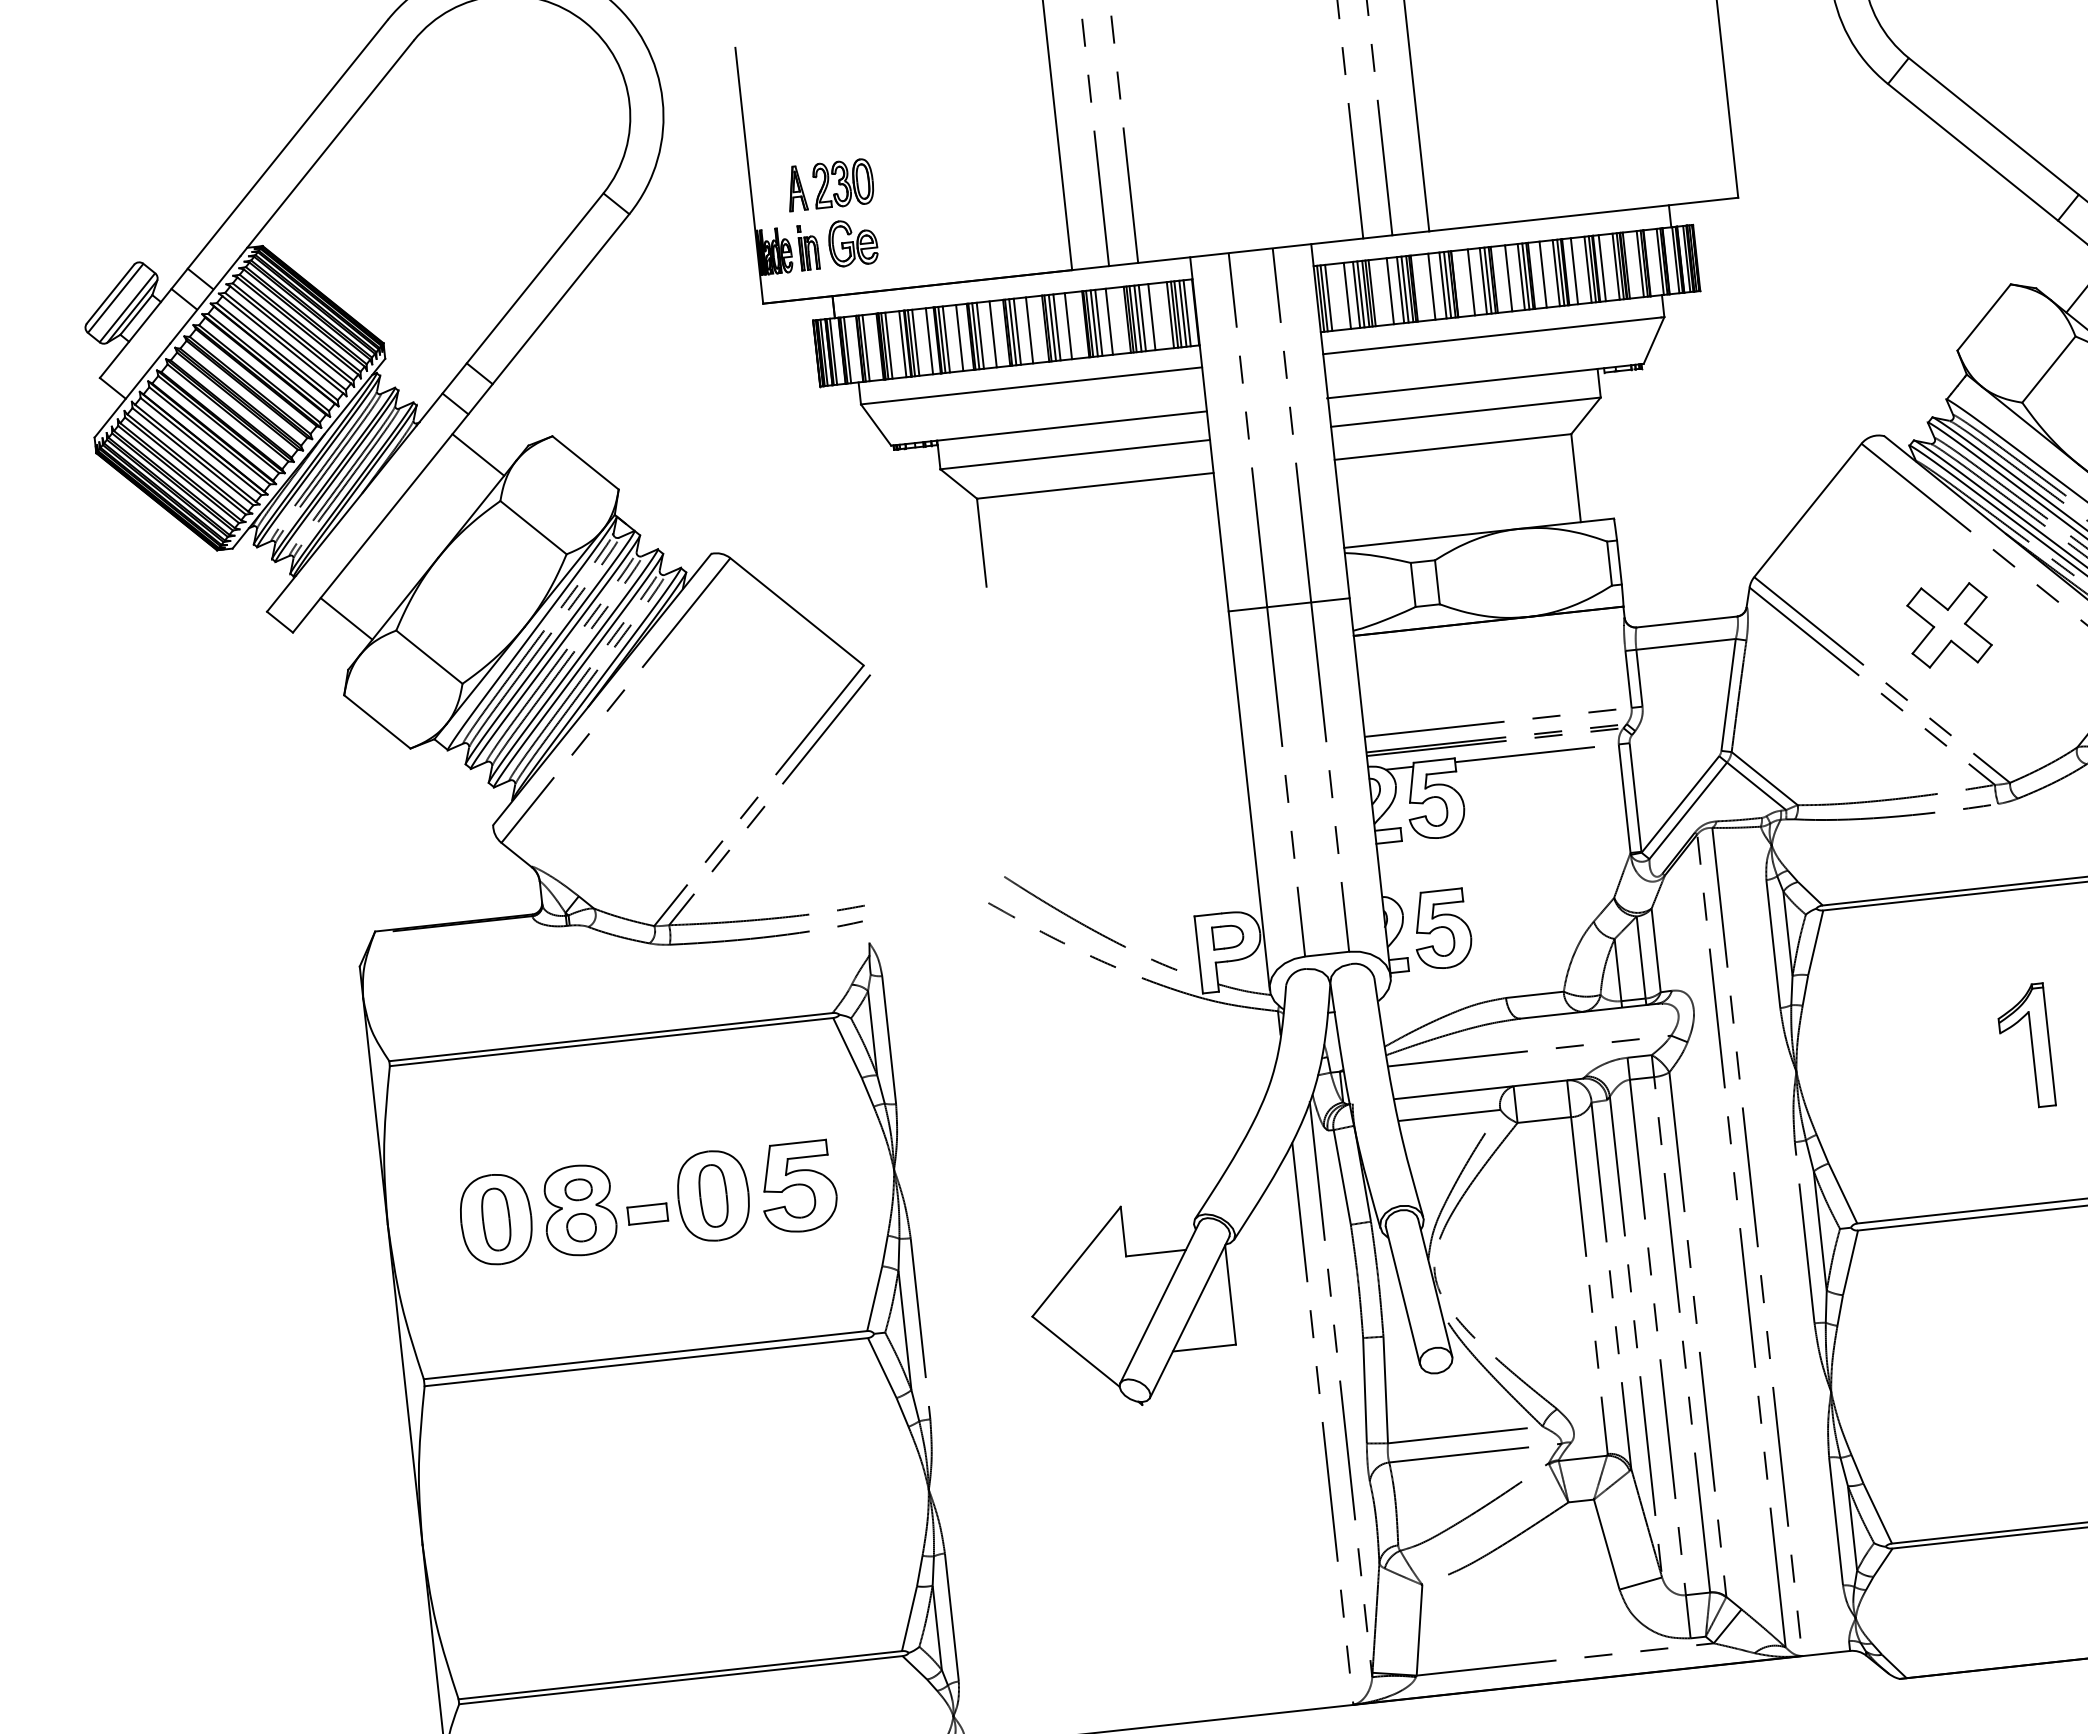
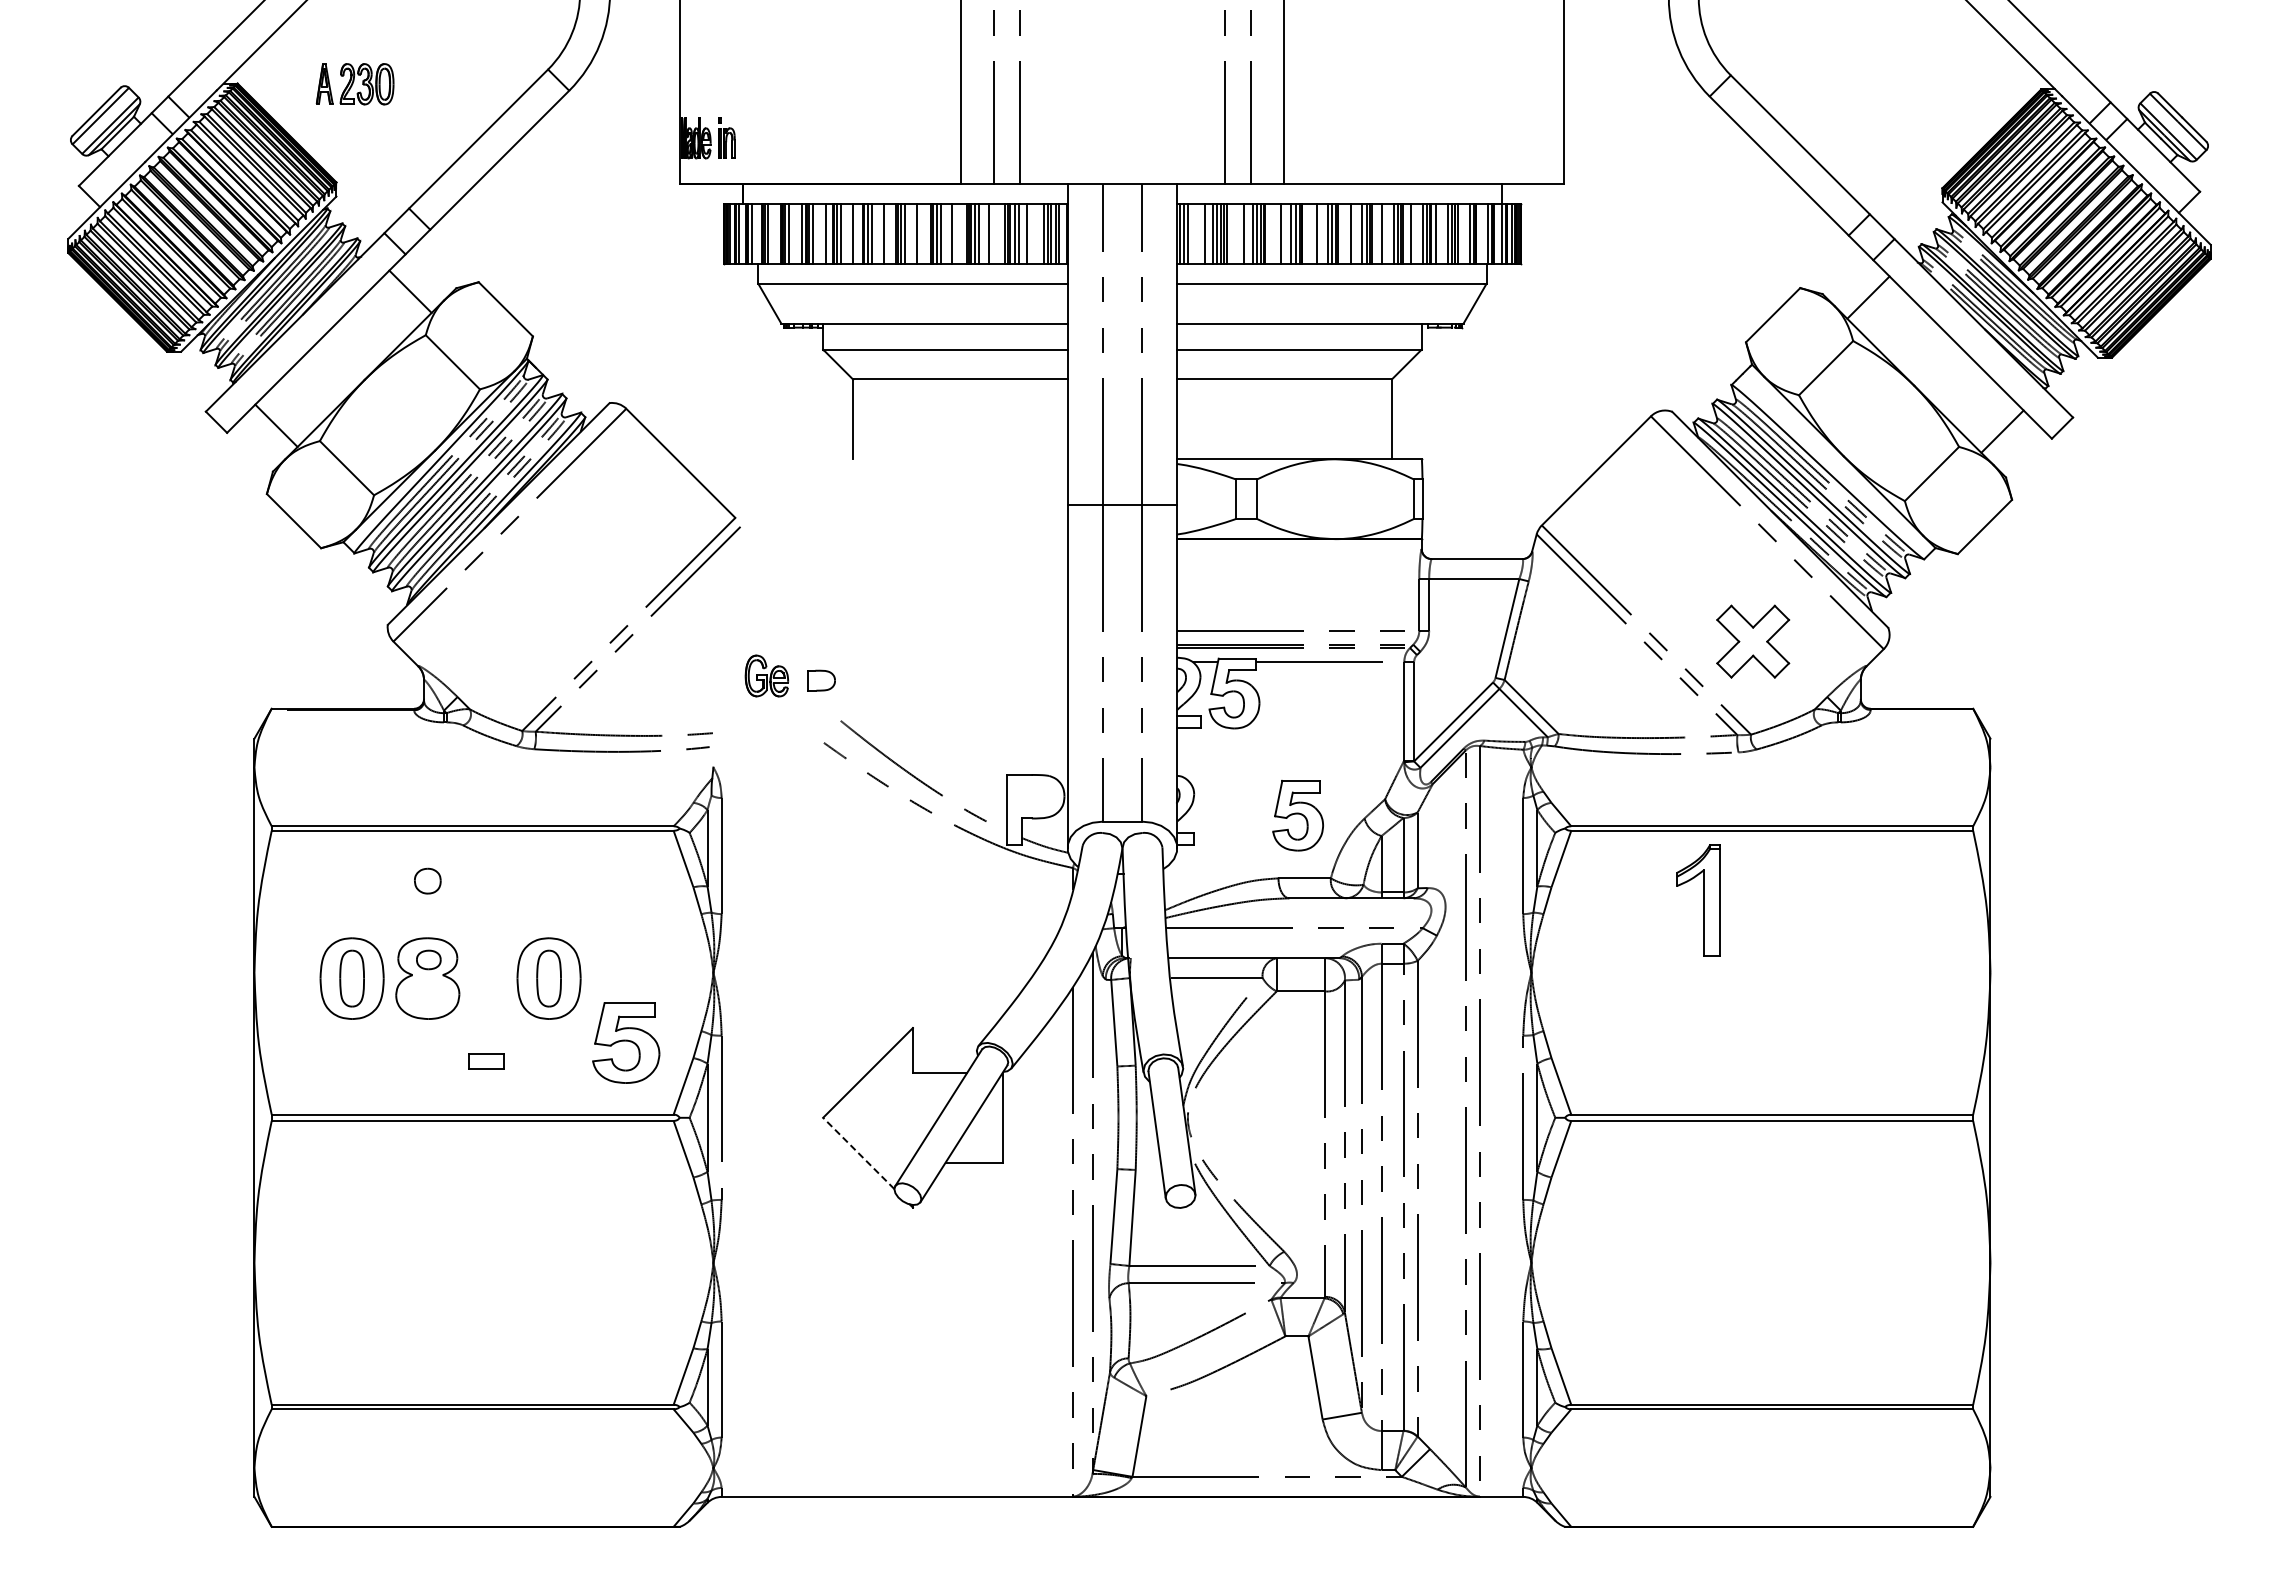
part: (829, 185) -> (354, 84), moved
part: (852, 242) -> (766, 675), moved
part: (1949, 625) -> (1753, 641), moved
part: (1441, 929) -> (1297, 815), moved
part: (1228, 936) -> (821, 680), moved
part: (2025, 1046) -> (1698, 900), moved
part: (798, 1186) -> (626, 1042), moved
part: (647, 1214) -> (486, 1061), moved
part: (581, 1226) -> (427, 880), moved
line: (1075, 1351) -> (858, 1153), solid -> dashed

